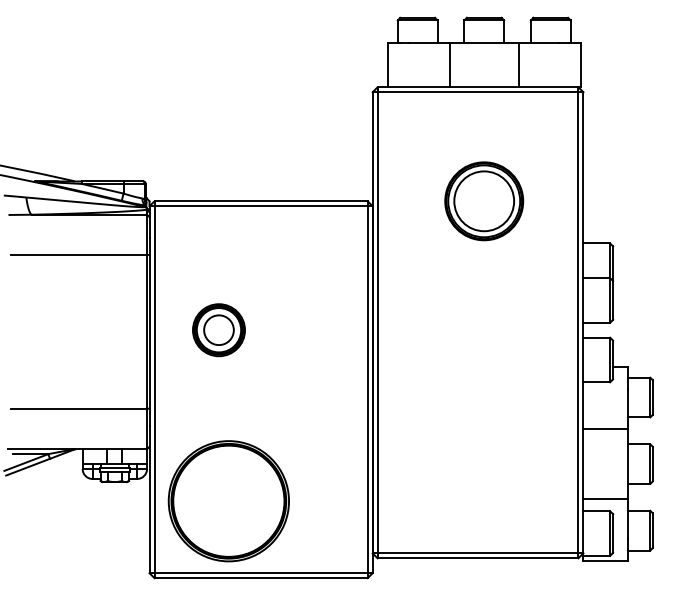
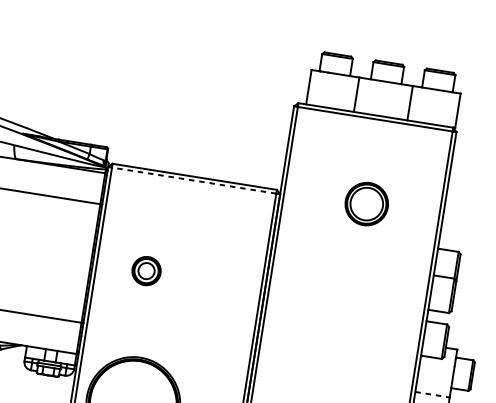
part: (484, 201) -> (366, 204), size x0.7
line: (261, 206) -> (194, 180), solid -> dashed
part: (218, 330) -> (146, 271), size x0.7
line: (606, 429) -> (433, 394), solid -> dashed

